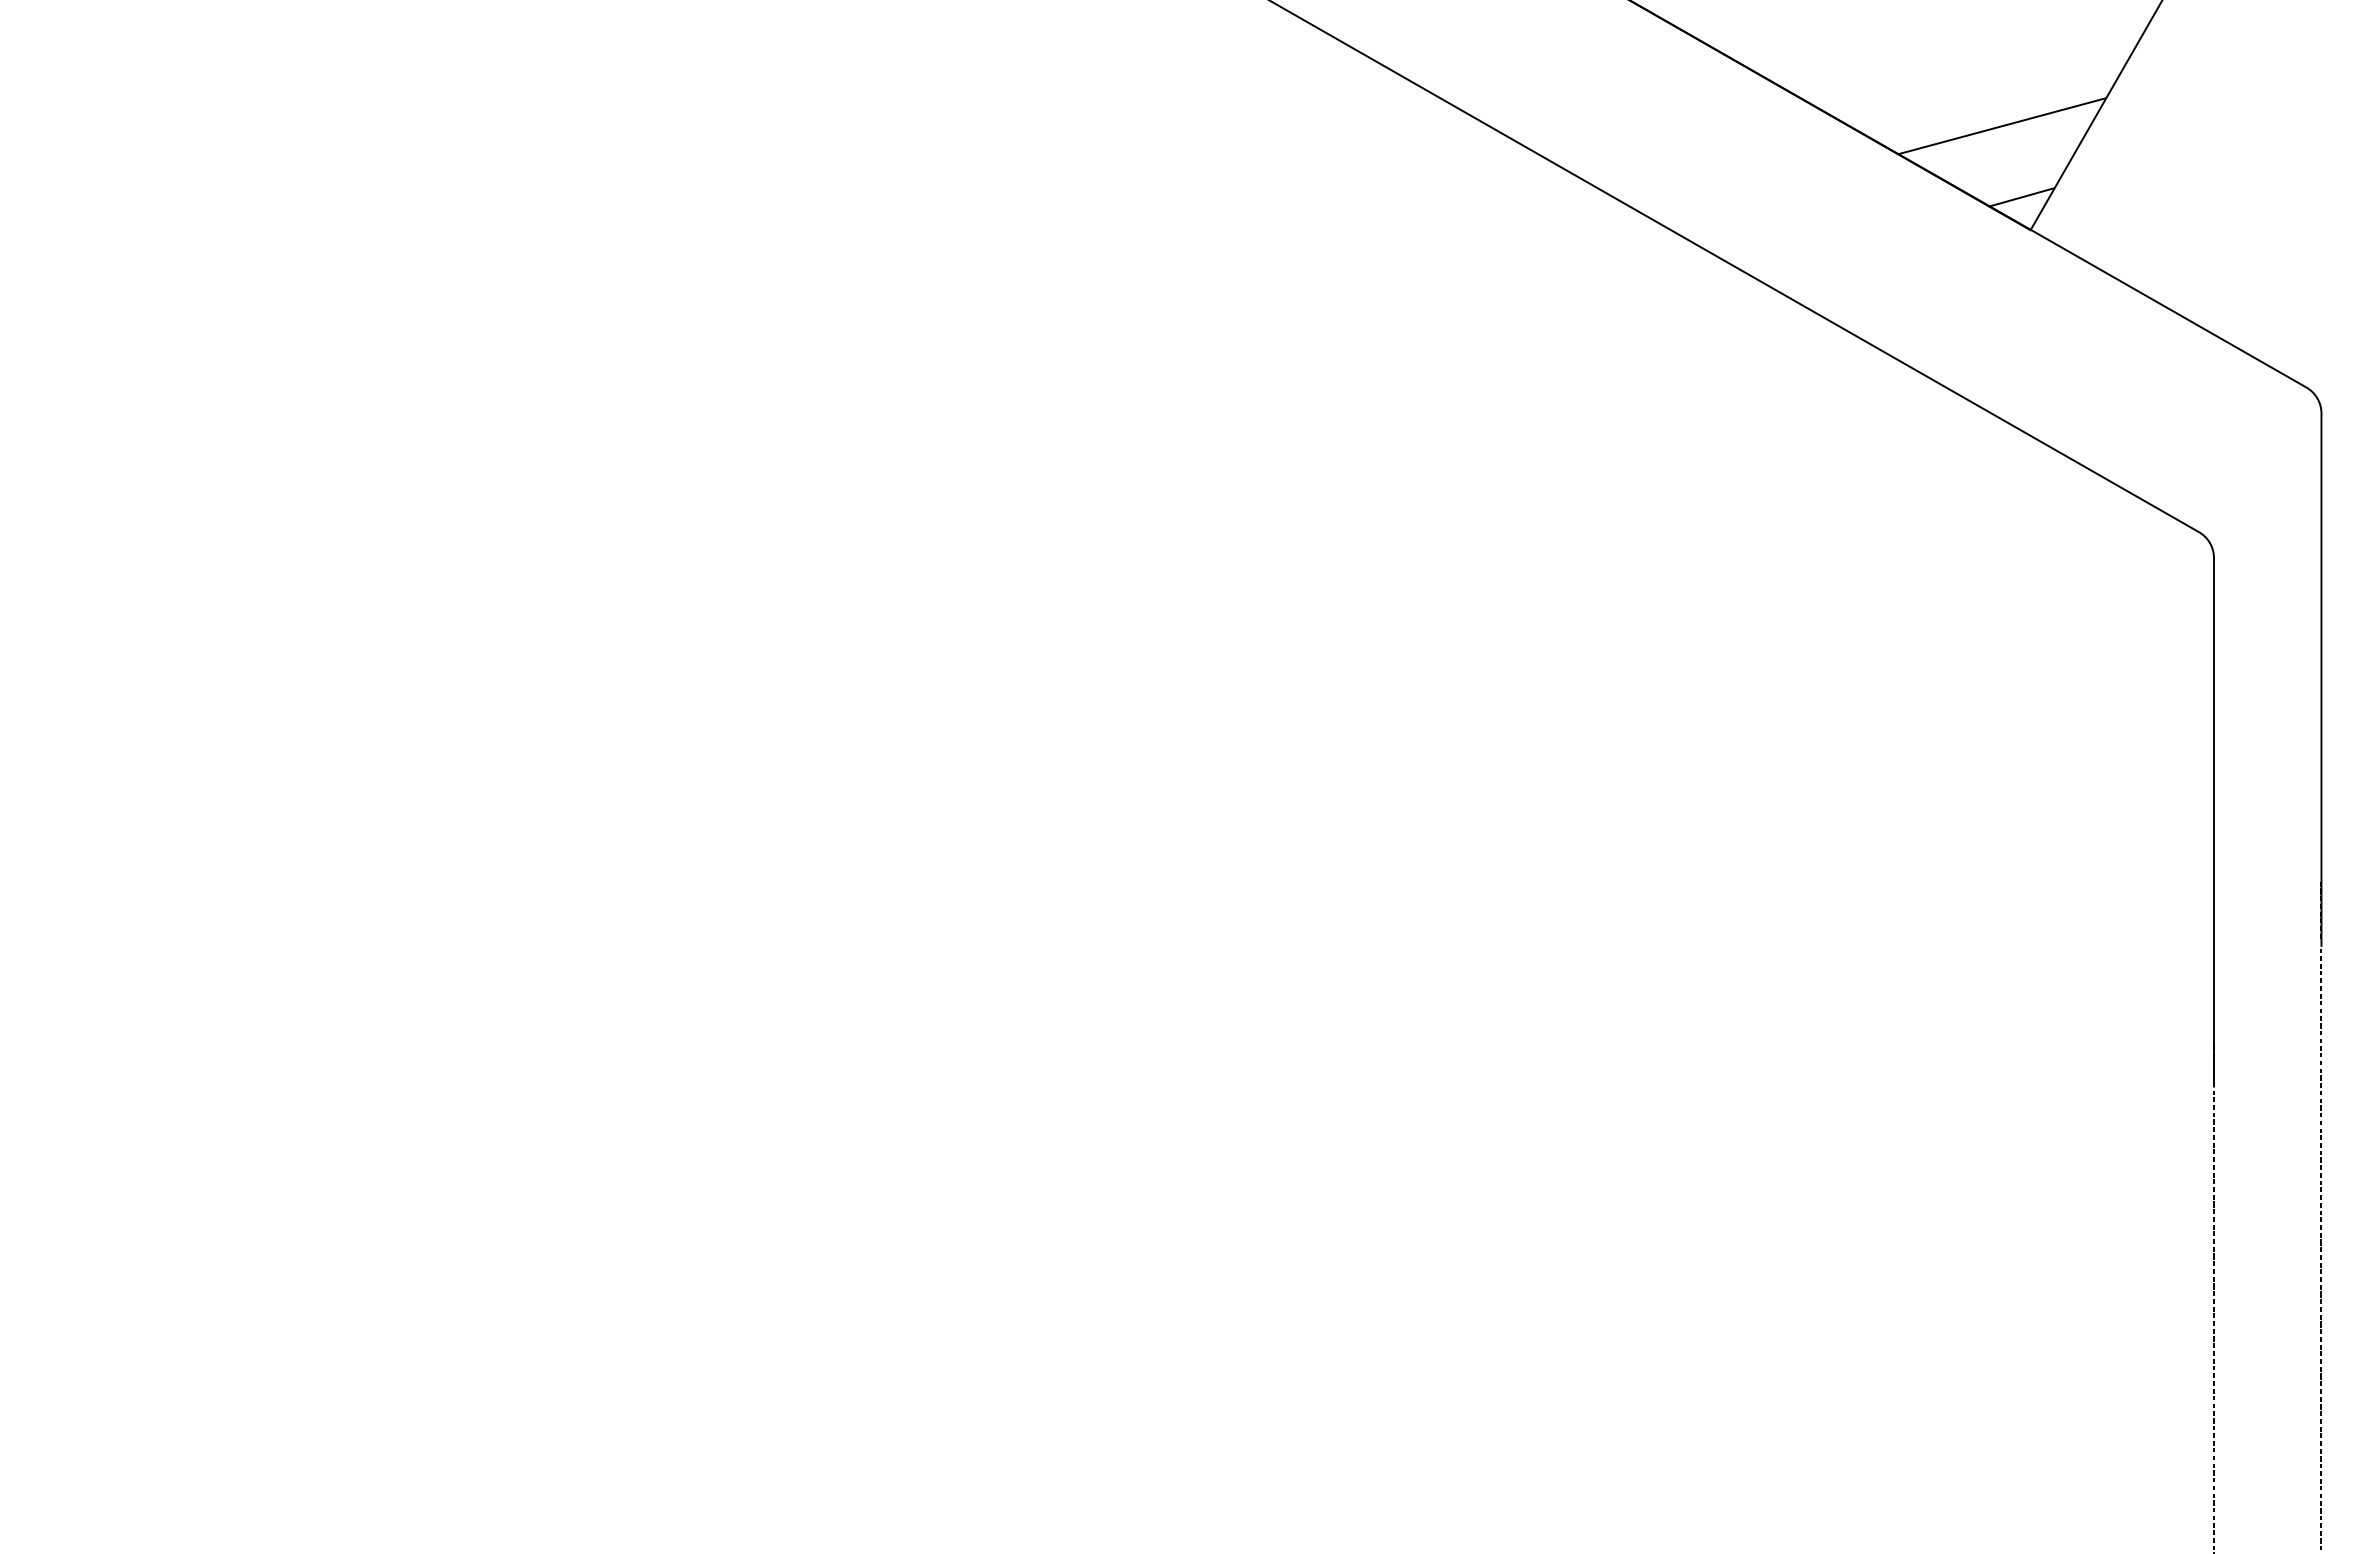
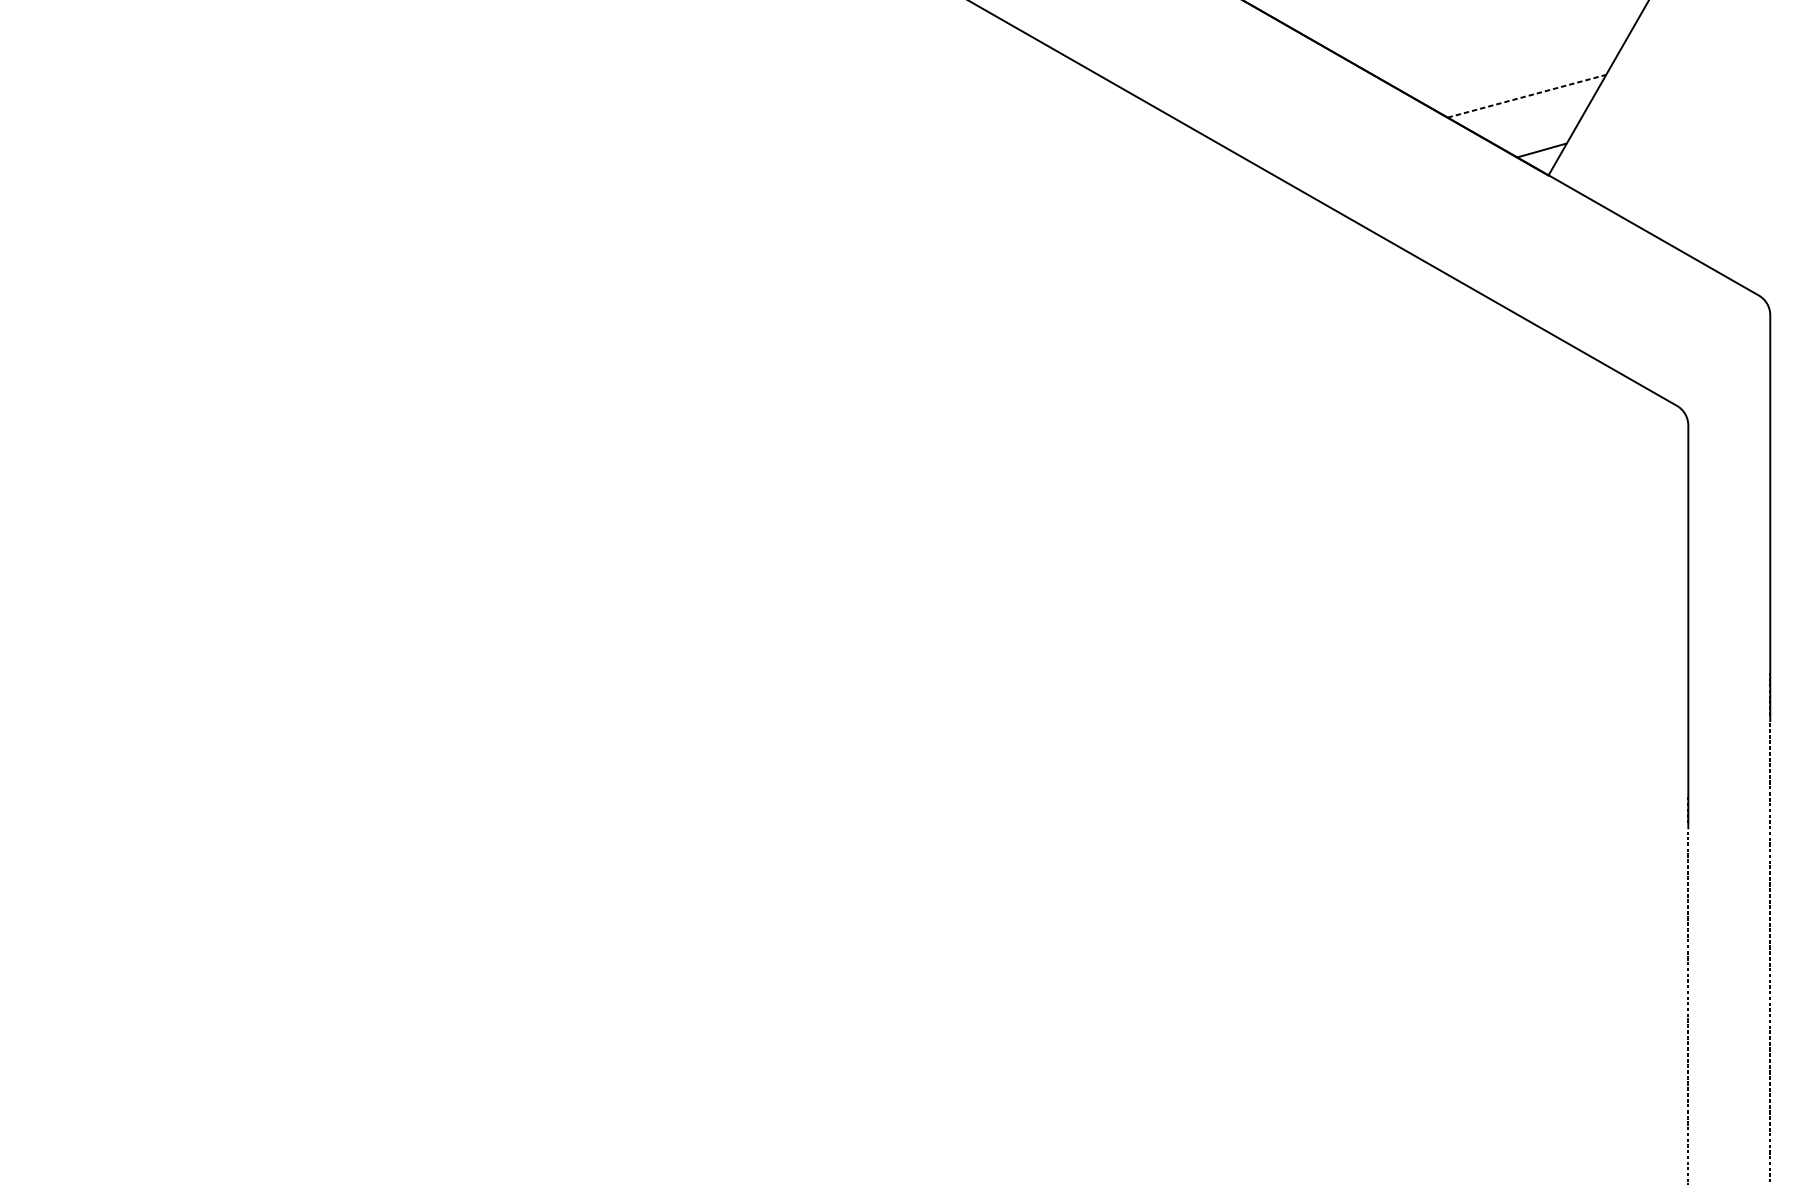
line: (2002, 126) -> (1527, 96), solid -> dashed

